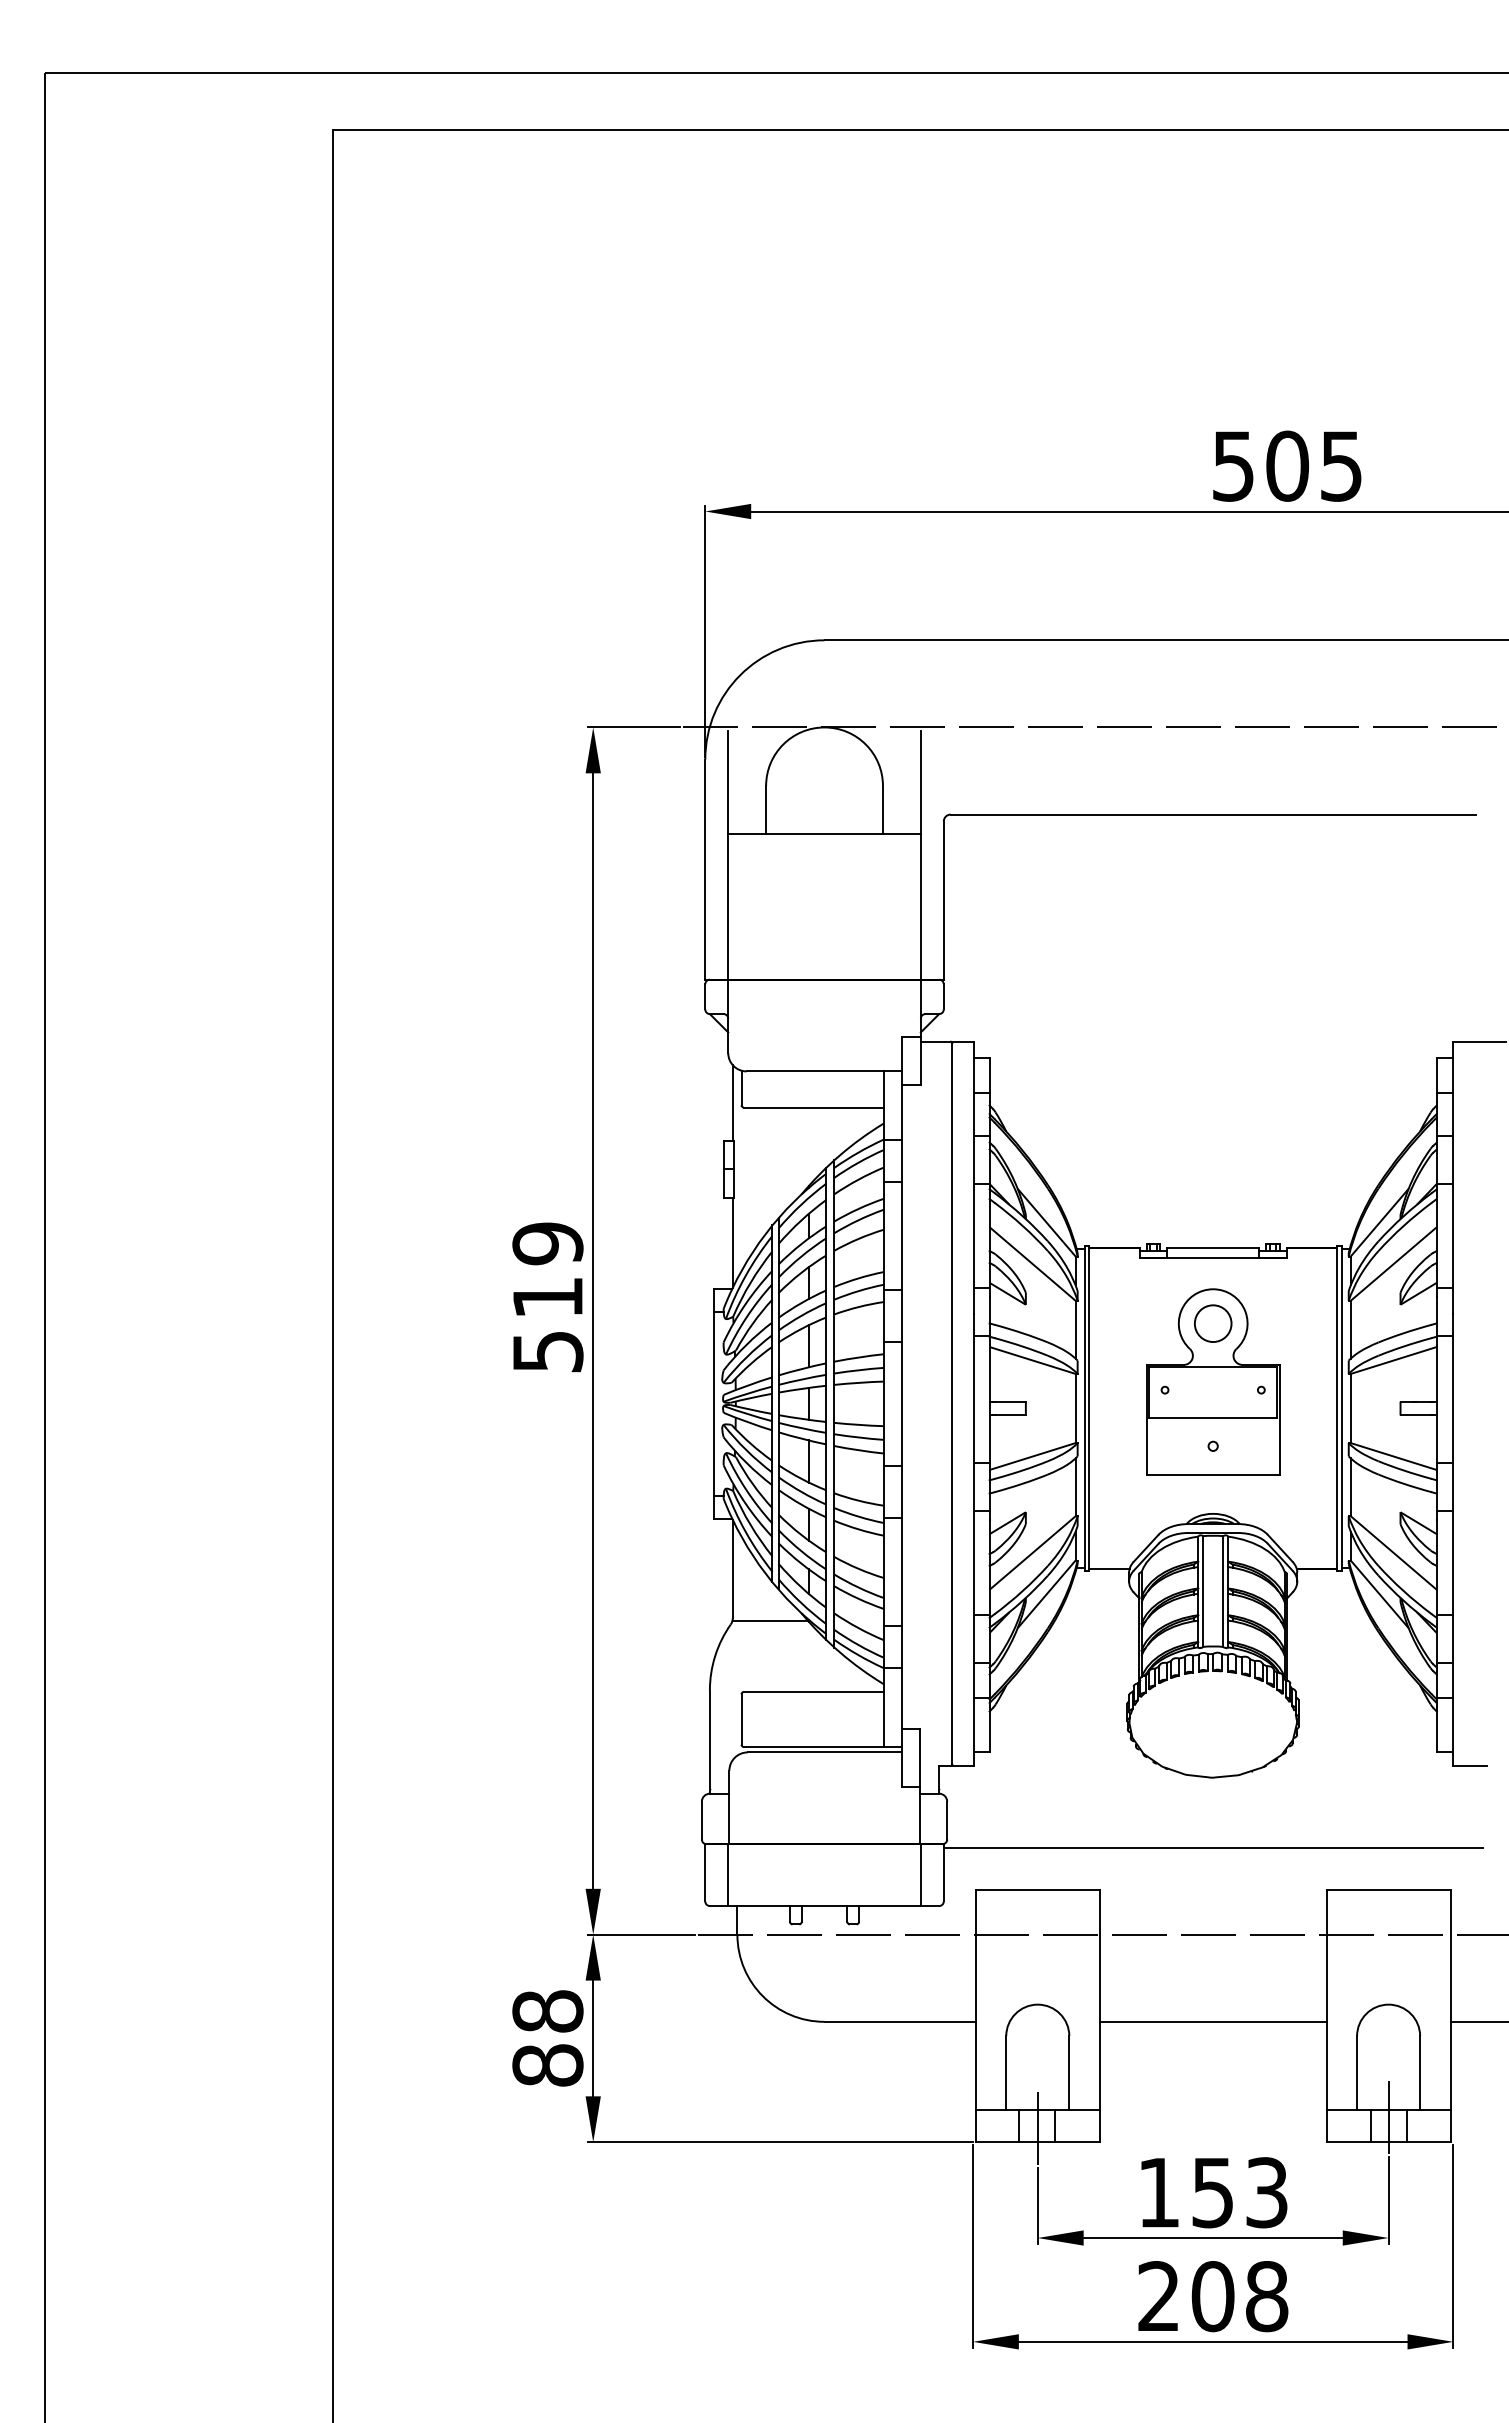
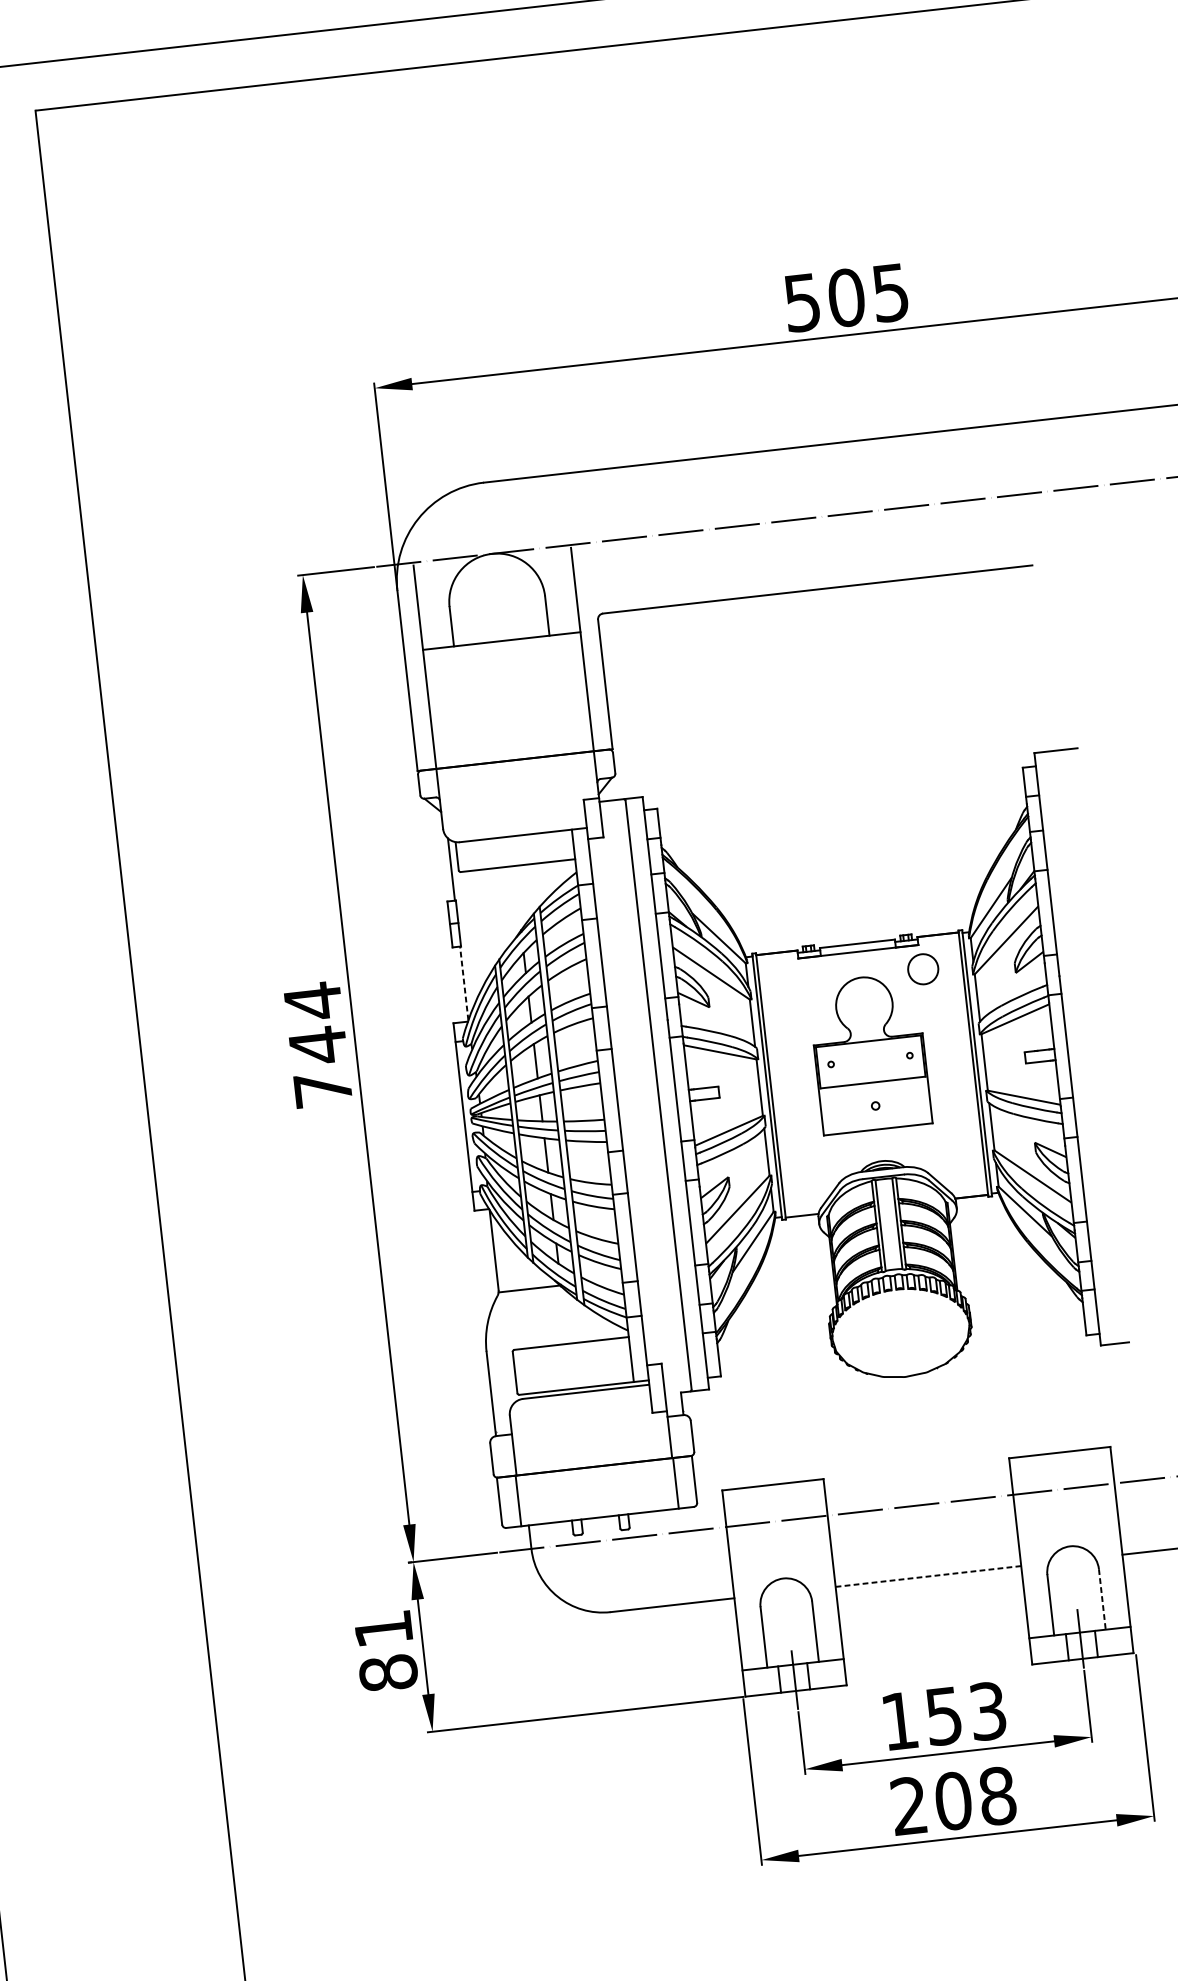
line: (732, 1242) -> (463, 983), solid -> dashed
text: (547, 1296) -> (317, 1044), 519 -> 744
circle: (1213, 1323) -> (923, 969), moved
line: (1212, 1847) -> (911, 1434), removed
text: (547, 2011) -> (383, 1629), 88 -> 81
line: (1213, 2021) -> (928, 1576), solid -> dashed
line: (1420, 2073) -> (1102, 1599), solid -> dashed

